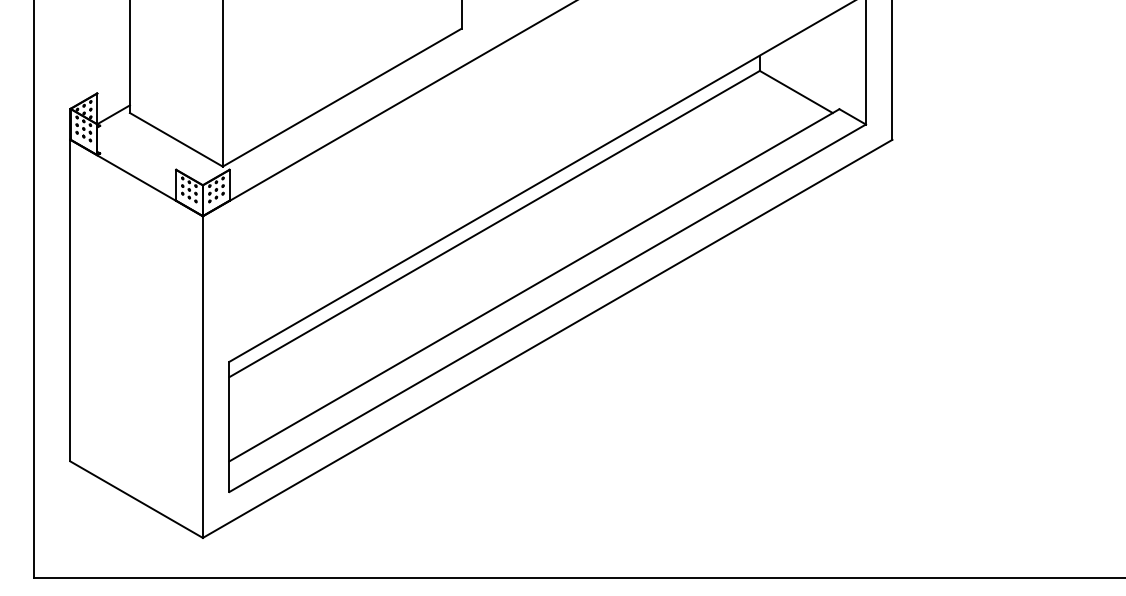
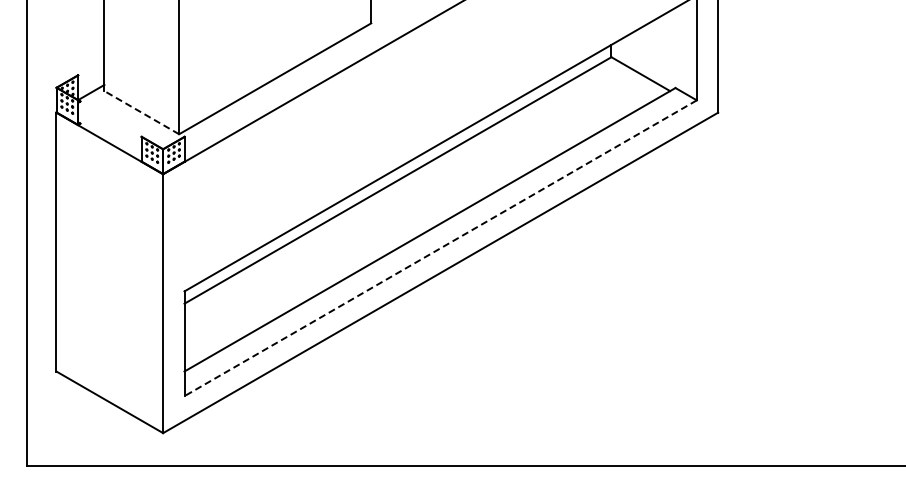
line: (175, 139) -> (141, 112), solid -> dashed
line: (547, 308) -> (440, 248), solid -> dashed

